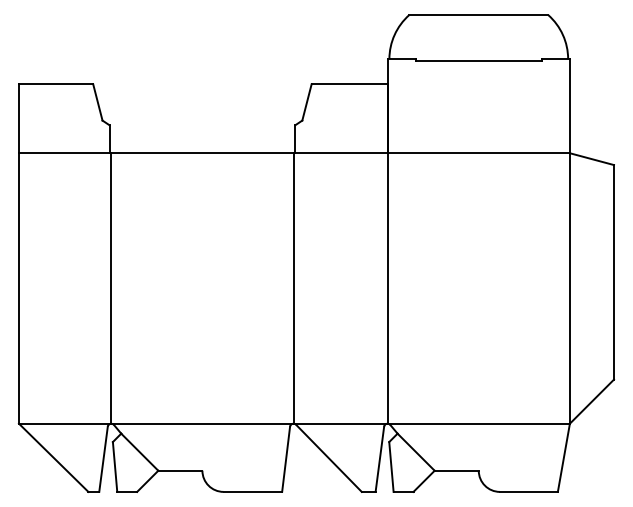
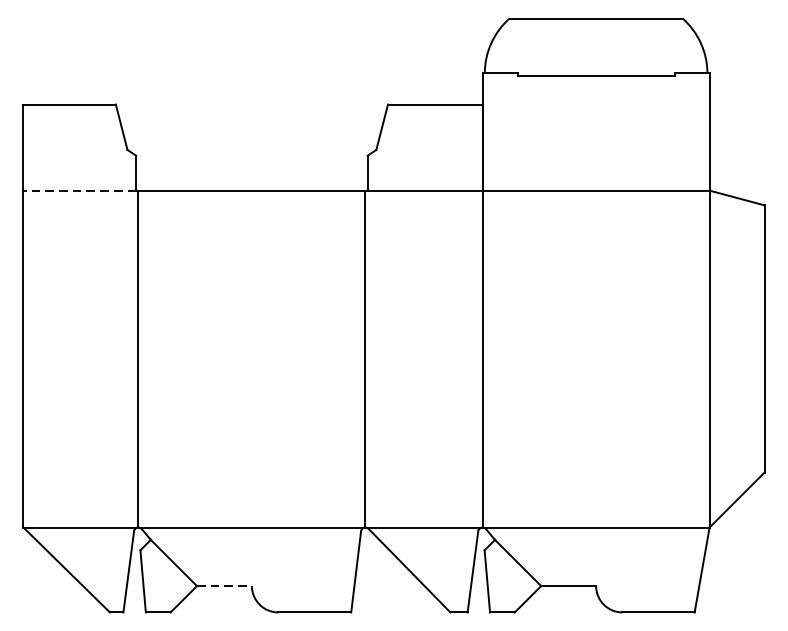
line: (63, 153) -> (78, 190), solid -> dashed
line: (180, 470) -> (224, 585), solid -> dashed

